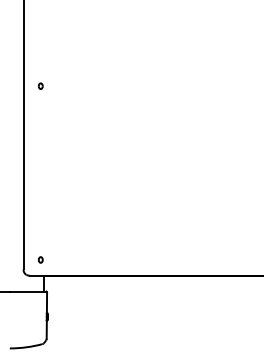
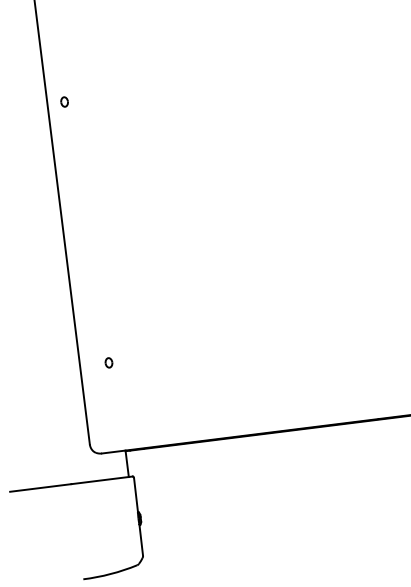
part: (40, 85) -> (63, 100), moved
part: (40, 259) -> (108, 362), moved

